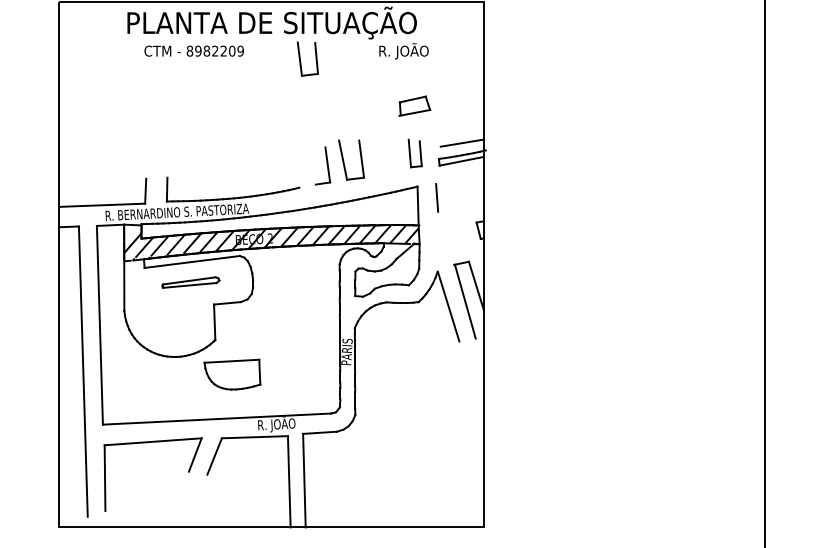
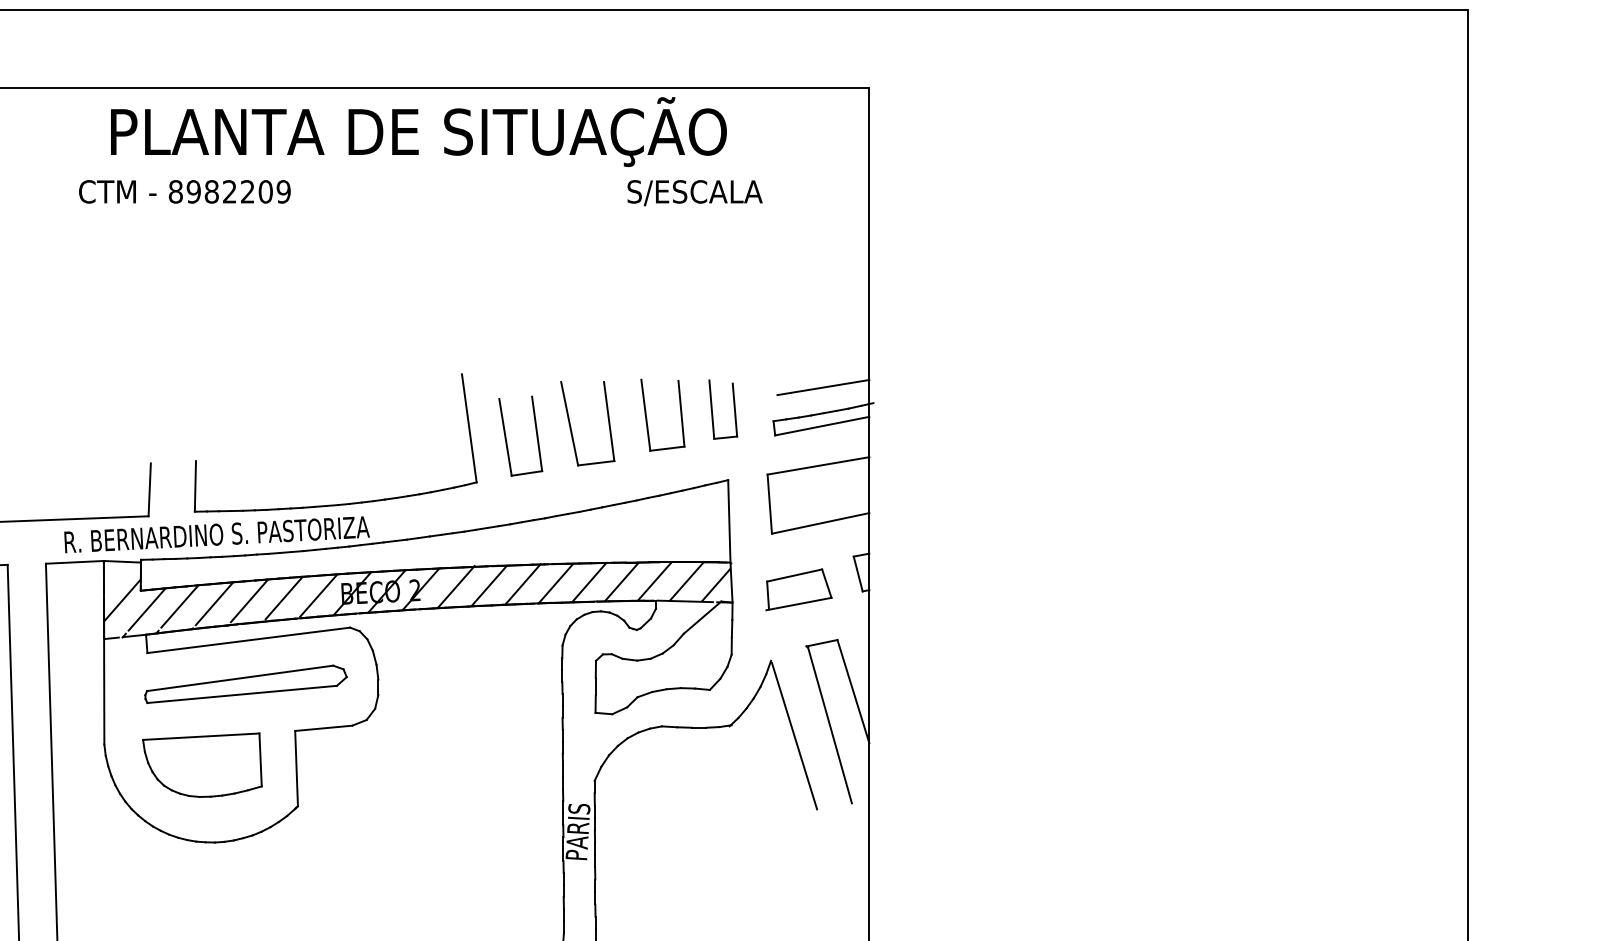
text: (193, 50) -> (183, 190), moved
text: (401, 51) -> (693, 192), R. JOÃO -> S/ESCALA
part: (301, 61) -> (649, 420), moved
part: (414, 105) -> (798, 588), moved
line: (295, 161) -> (468, 426), added
line: (312, 166) -> (504, 437), added
line: (459, 179) -> (817, 464), added
line: (460, 206) -> (819, 522), added
part: (190, 282) -> (245, 684), size x1.67
part: (232, 374) -> (202, 764), moved

